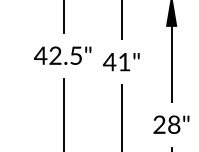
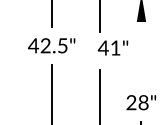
text: (120, 61) -> (112, 47), moved
line: (171, 63) -> (141, 52), removed

